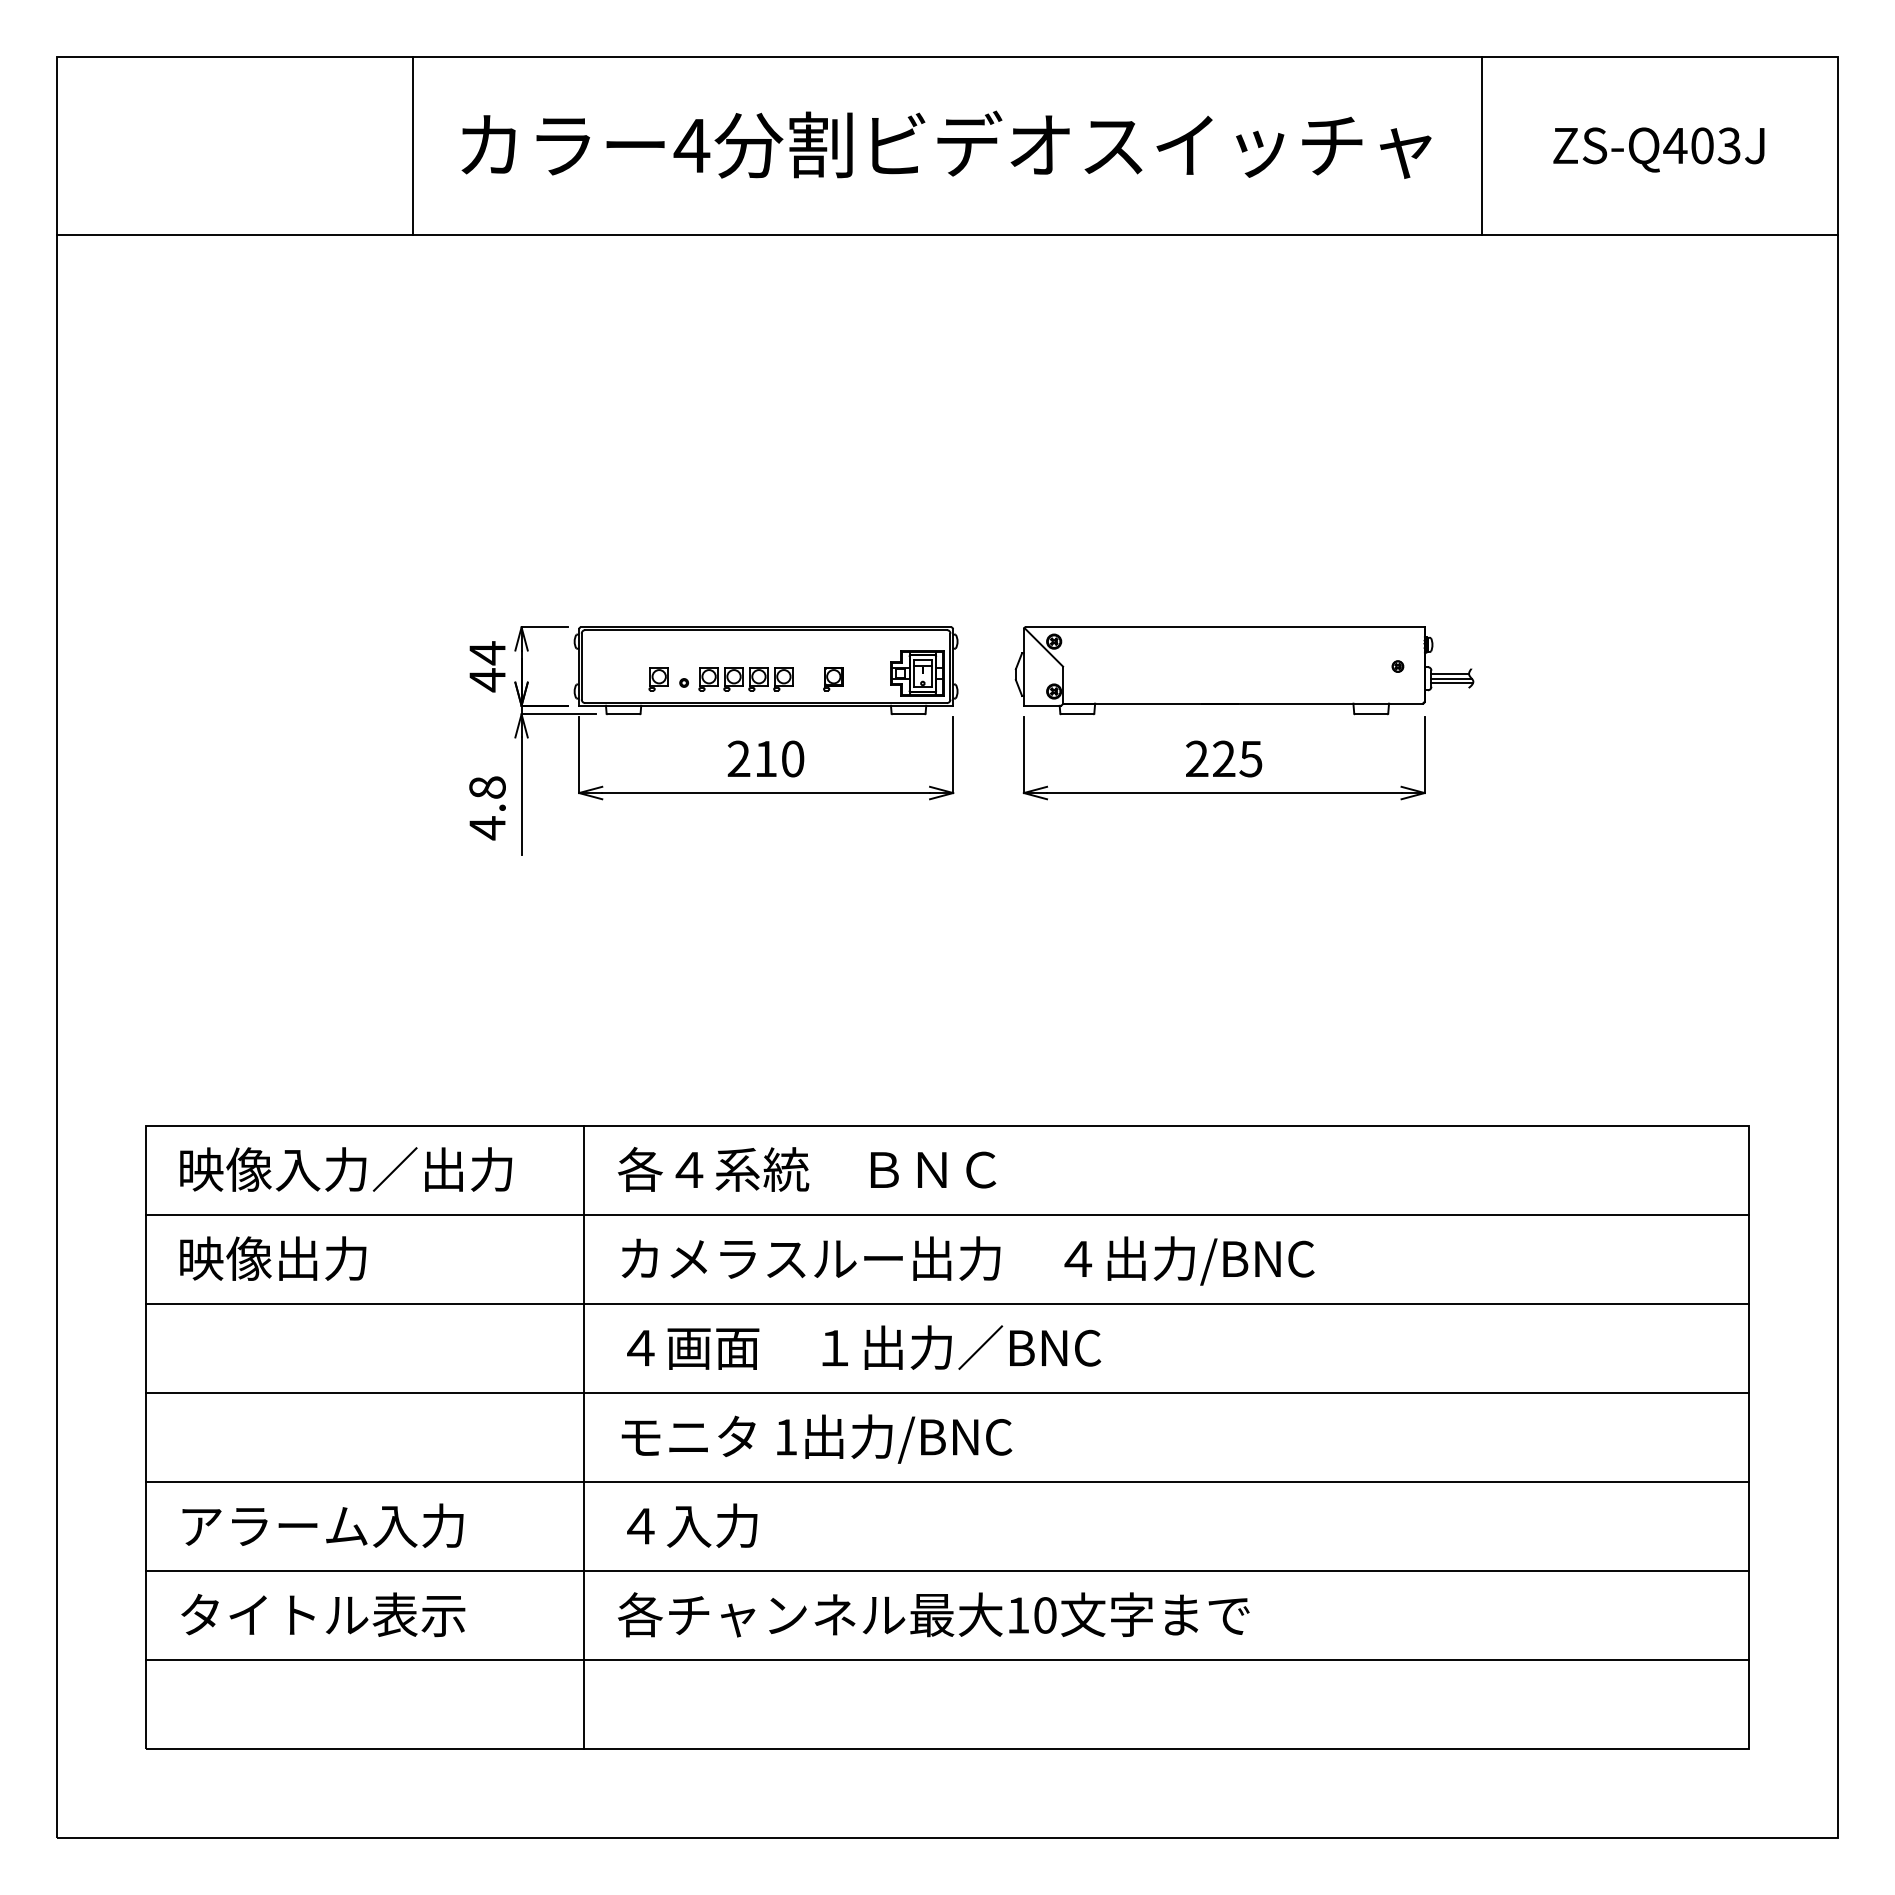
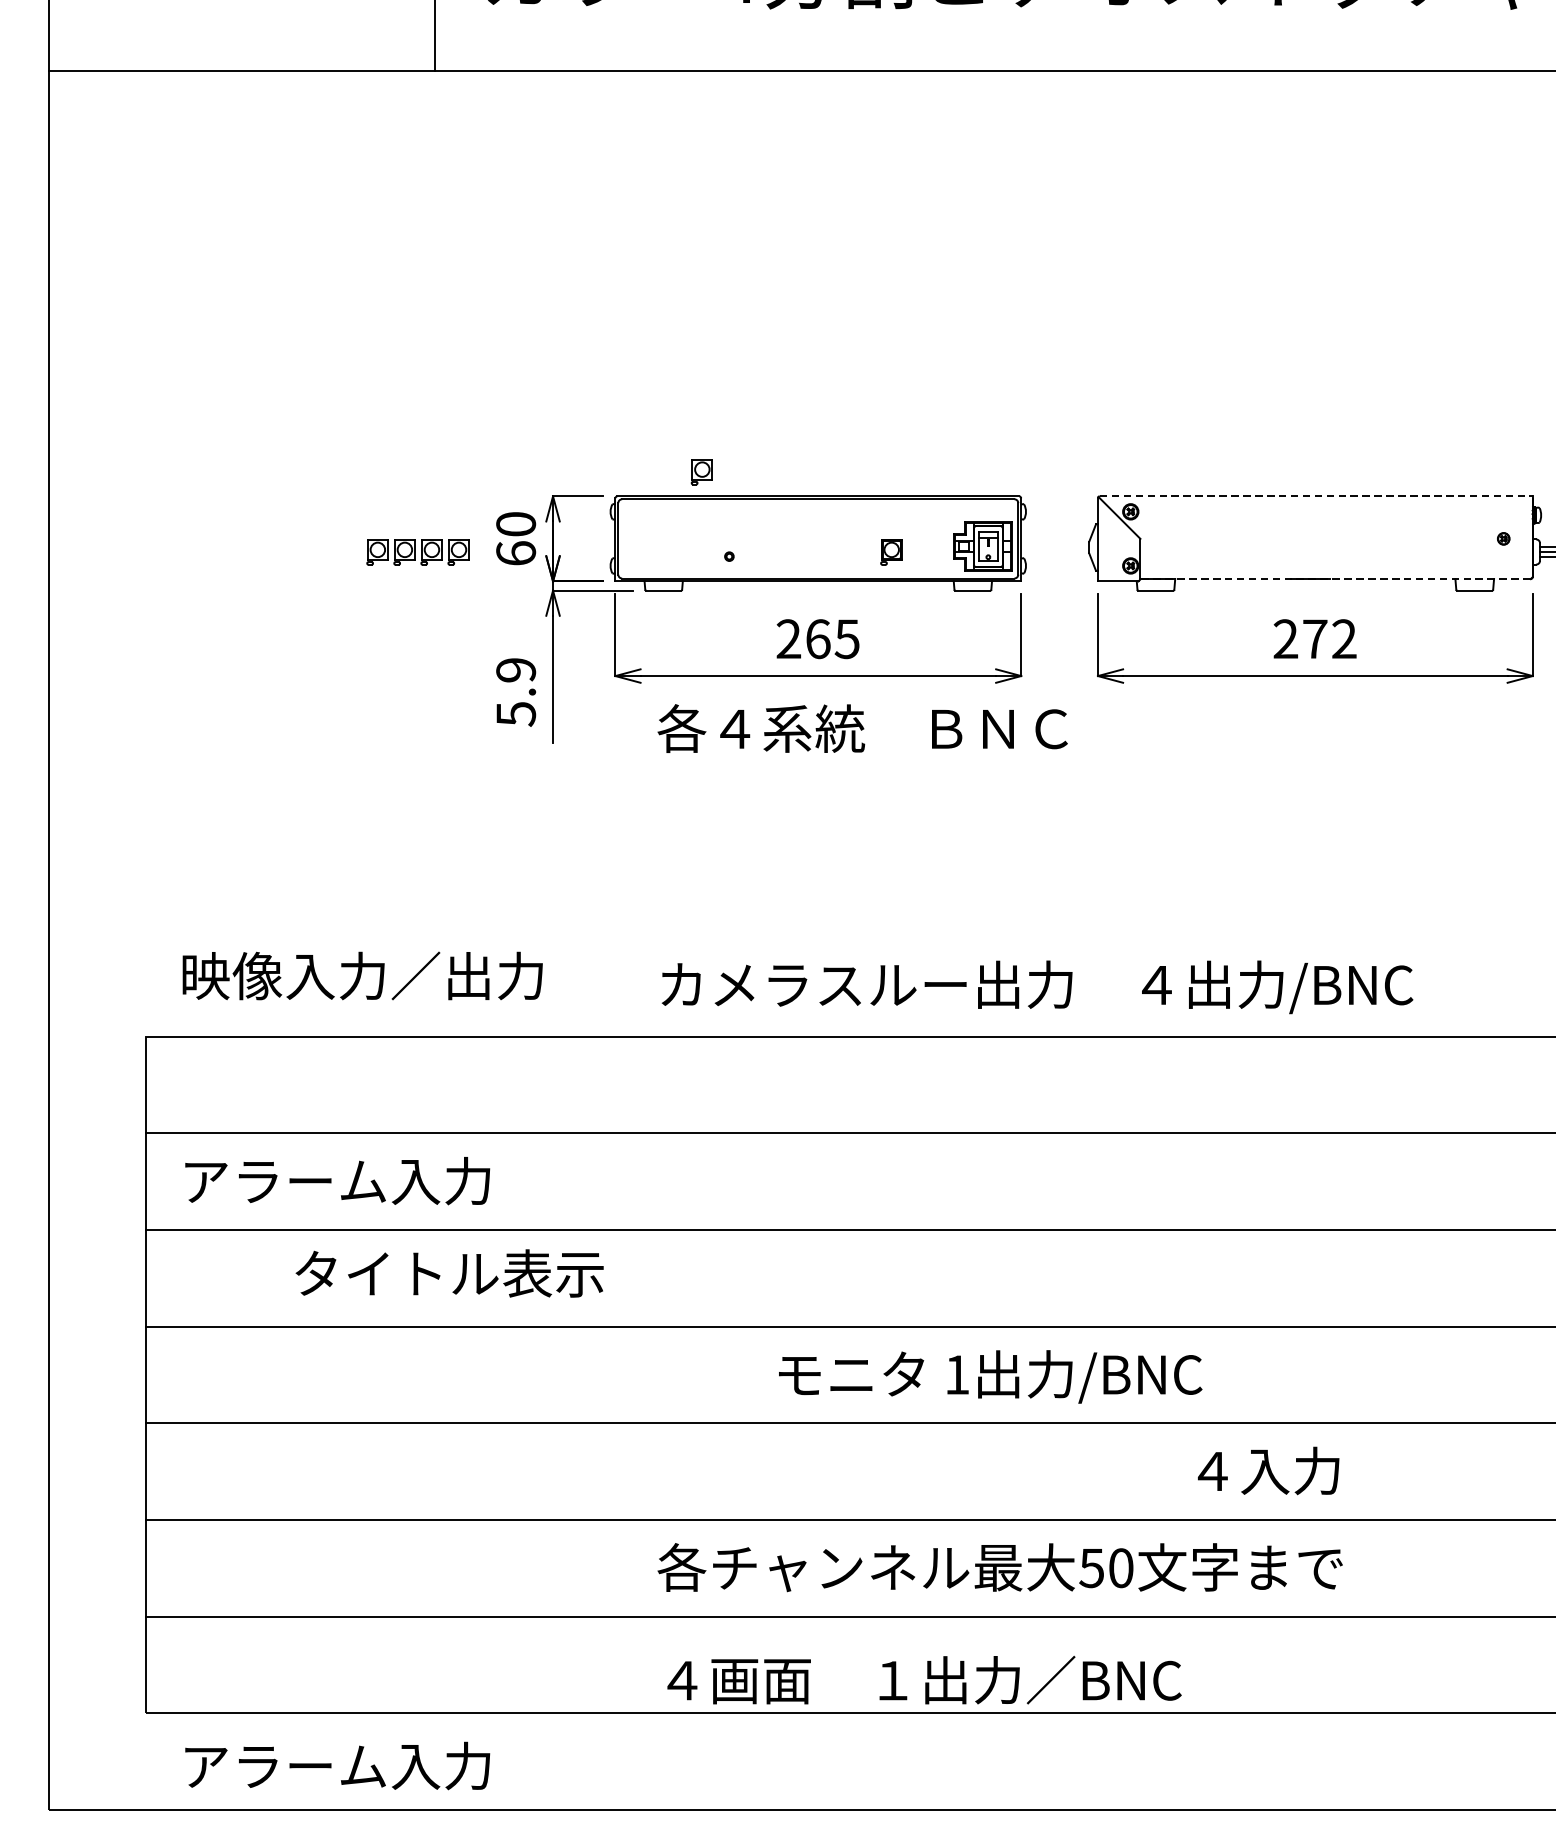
line: (1225, 627) -> (1316, 496), solid -> dashed
text: (487, 666) -> (516, 538), 44 -> 60
part: (658, 679) -> (701, 472), moved
part: (745, 679) -> (417, 552), moved
line: (1242, 703) -> (1335, 578), solid -> dashed
text: (779, 758) -> (832, 638), 210 -> 265
text: (1237, 758) -> (1329, 638), 225 -> 272
text: (487, 808) -> (516, 692), 4.8 -> 5.9
text: (346, 1169) -> (363, 975), moved
text: (807, 1169) -> (863, 728), moved
text: (321, 1258) -> (335, 1180), 映像出力 -> アラーム入力
text: (967, 1260) -> (1036, 986), moved
text: (864, 1347) -> (925, 1679), moved
line: (583, 1437) -> (620, 1375), removed
text: (816, 1438) -> (990, 1376), moved
text: (322, 1525) -> (337, 1765), moved
text: (692, 1525) -> (1268, 1470), moved
text: (323, 1614) -> (449, 1273), moved
text: (1017, 1615) -> (1091, 1568), 10 -> 50

